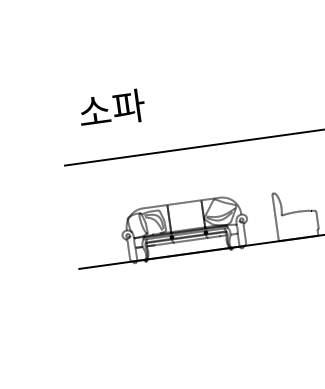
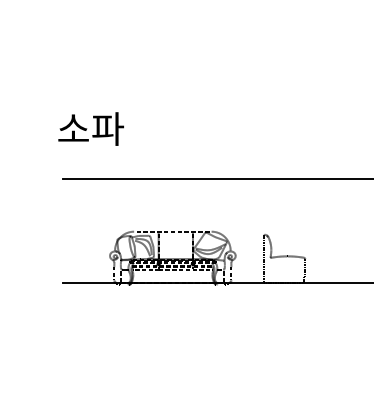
text: (111, 108) -> (90, 128), moved

